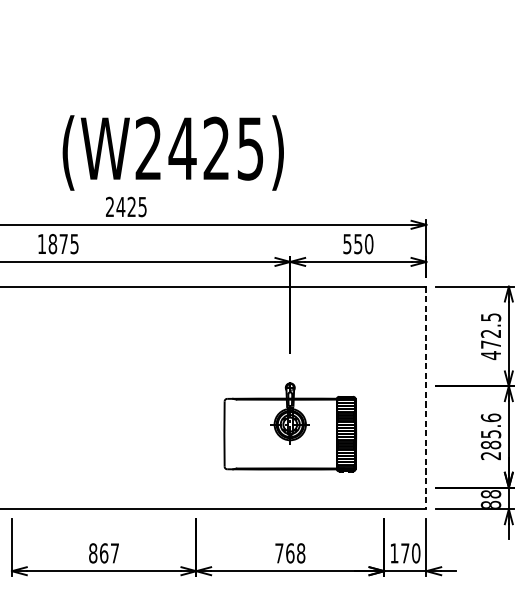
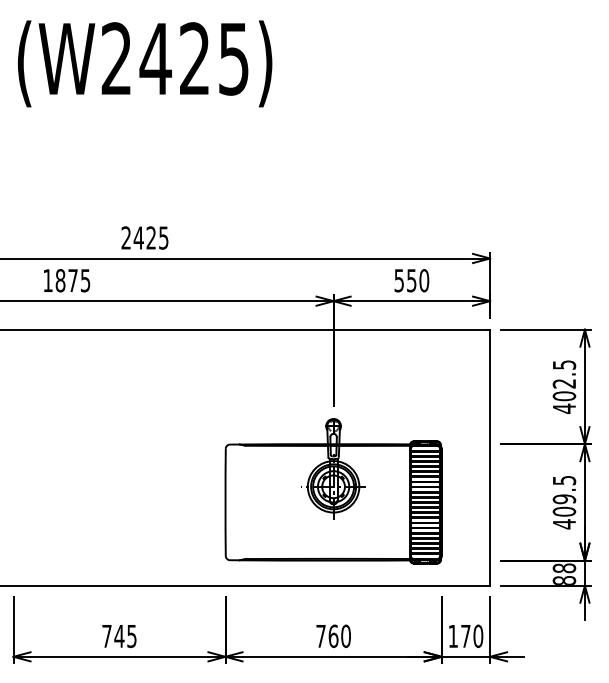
text: (172, 152) -> (144, 63), moved
text: (491, 344) -> (564, 396), 472.5 -> 402.5
line: (426, 398) -> (490, 458), dashed -> solid
part: (290, 427) -> (333, 491), size x1.43
text: (491, 437) -> (564, 502), 285.6 -> 409.5
text: (104, 553) -> (119, 636), 867 -> 745
text: (300, 553) -> (345, 636), 768 -> 760

